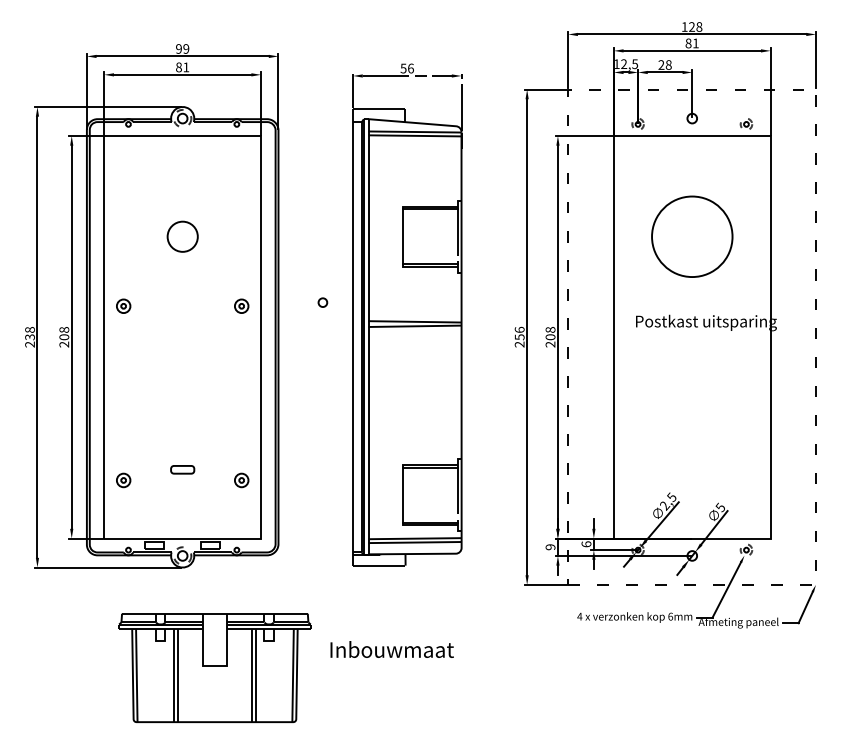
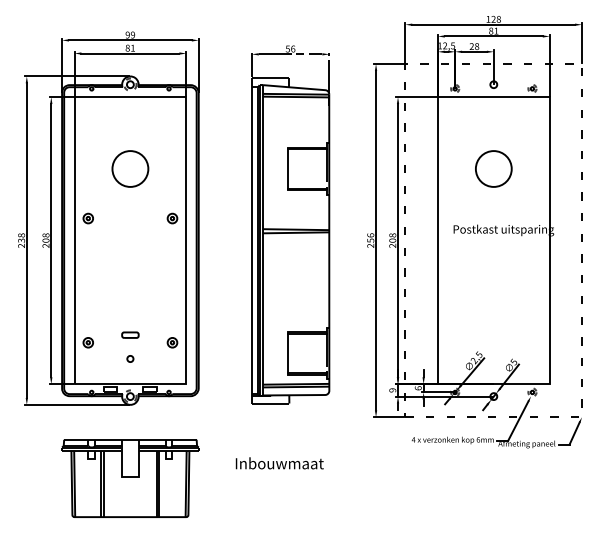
circle: (182, 236) -> (130, 168), size x1.67
circle: (691, 236) -> (493, 168), size x0.62
circle: (323, 301) -> (130, 358), moved
part: (215, 667) -> (130, 478), moved

